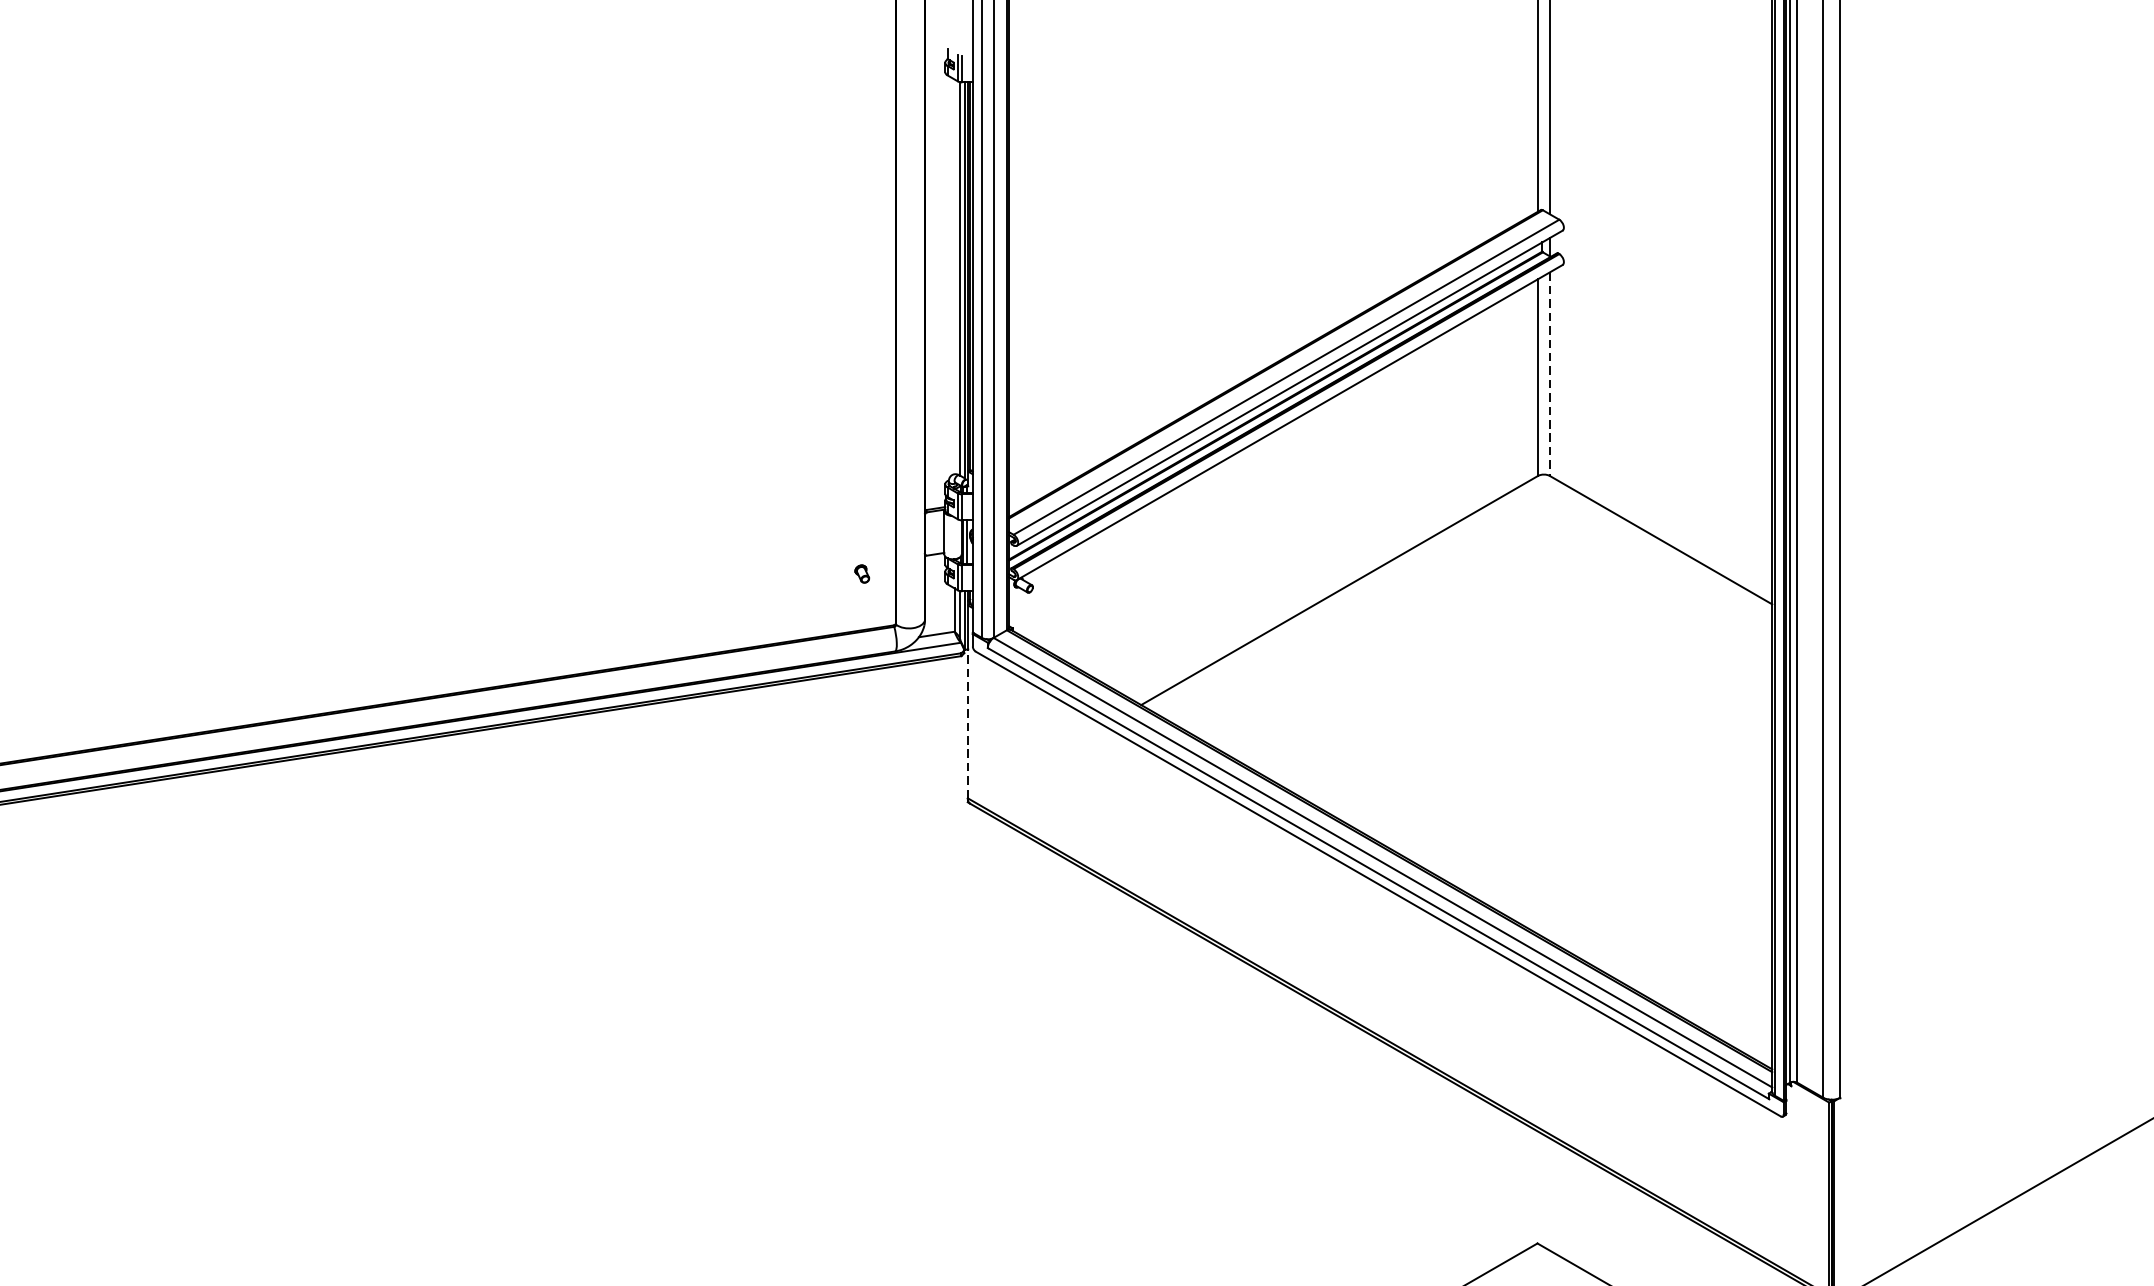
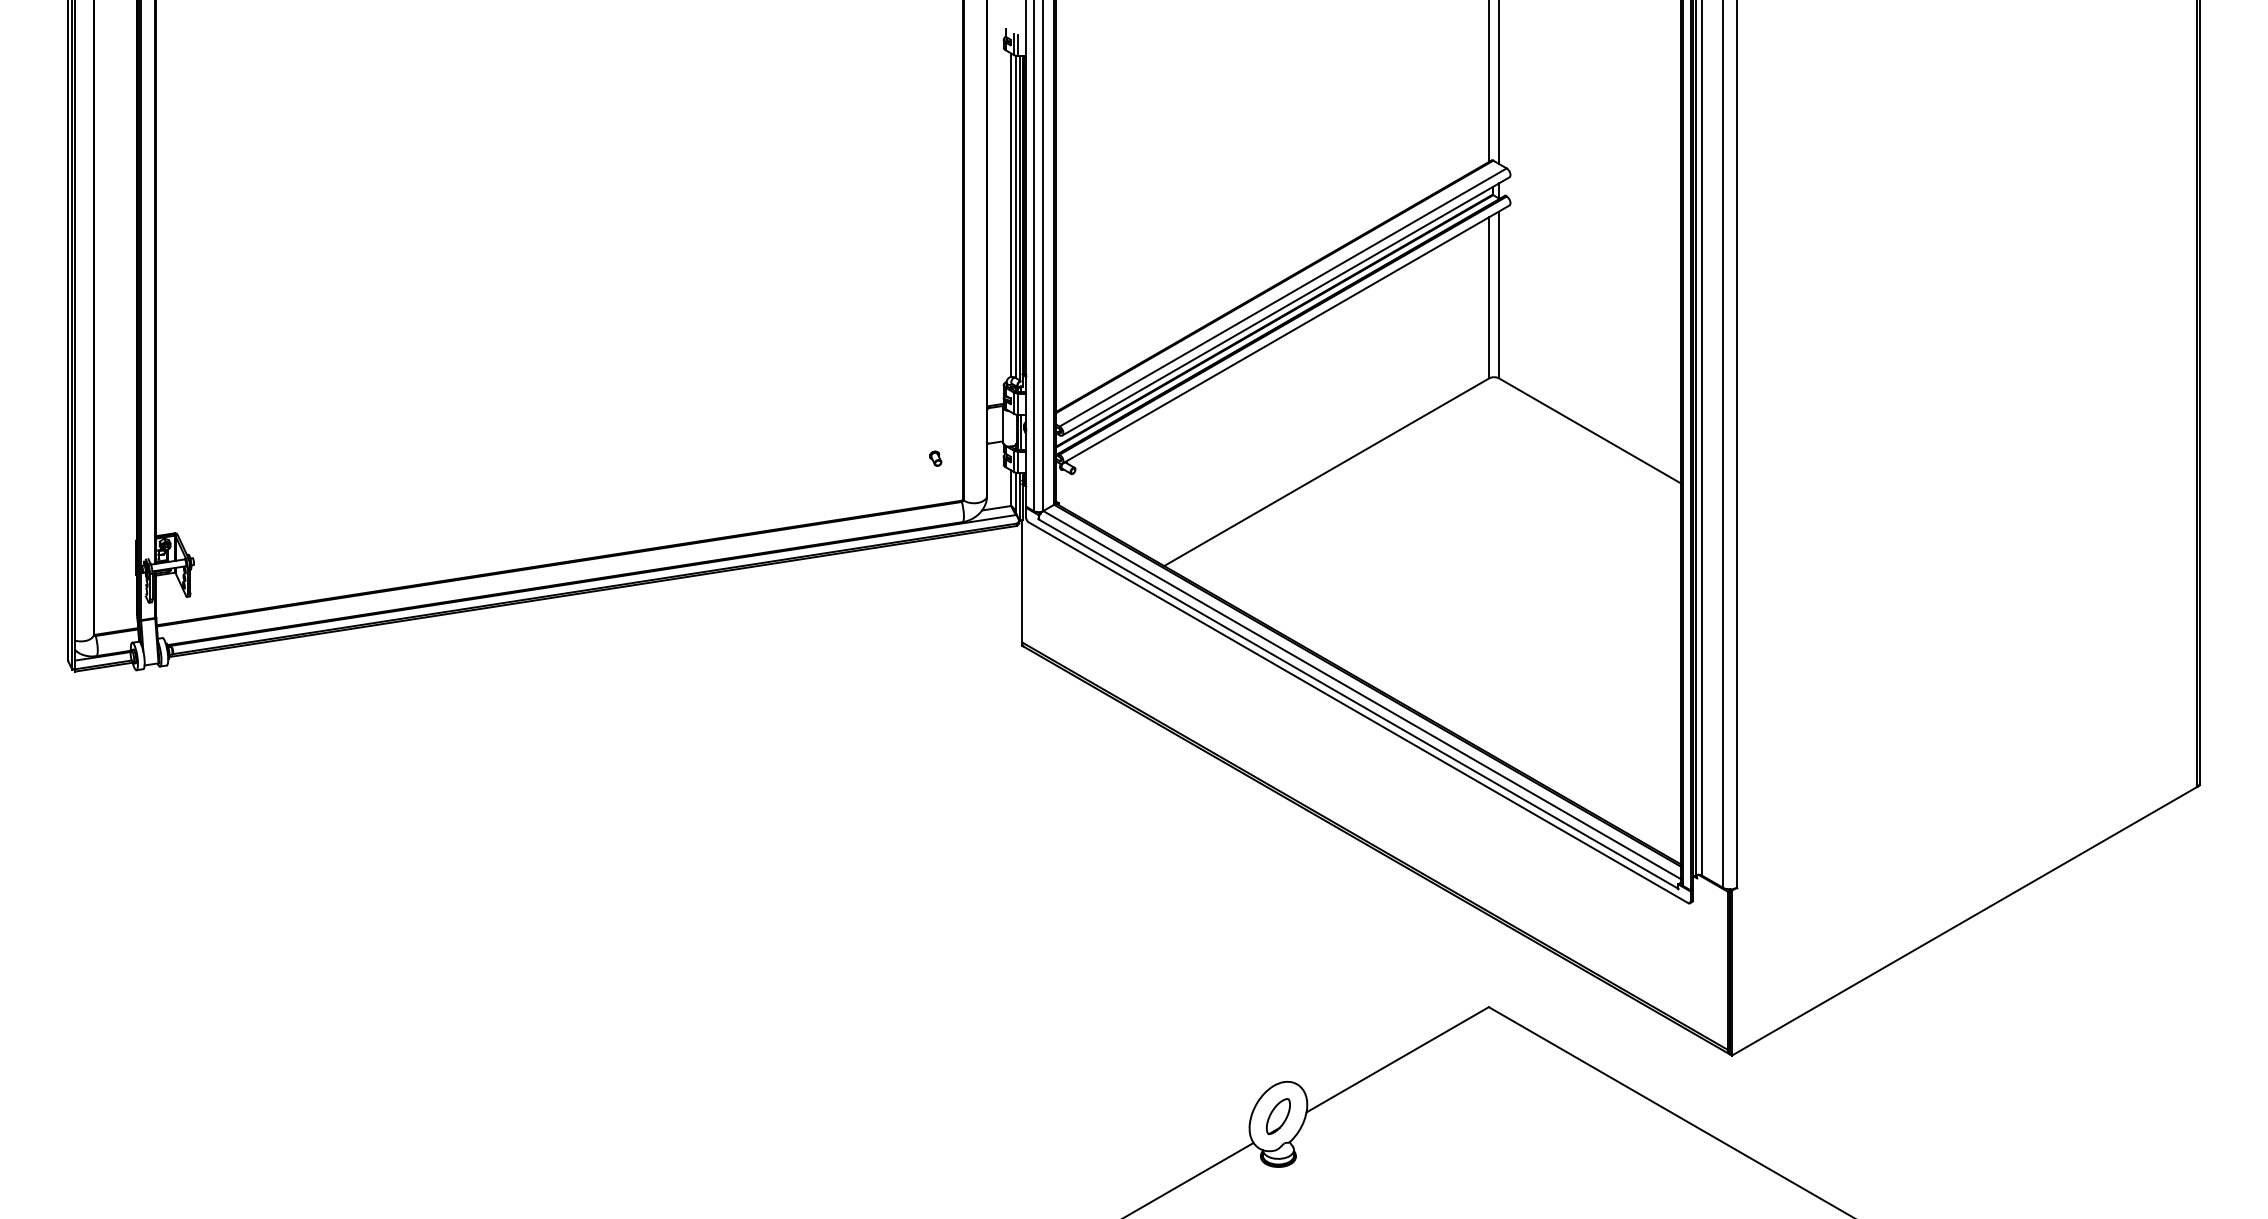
line: (954, 275) -> (1011, 214), added
line: (1550, 374) -> (1499, 295), dashed -> solid
line: (968, 723) -> (1022, 581), dashed -> solid

